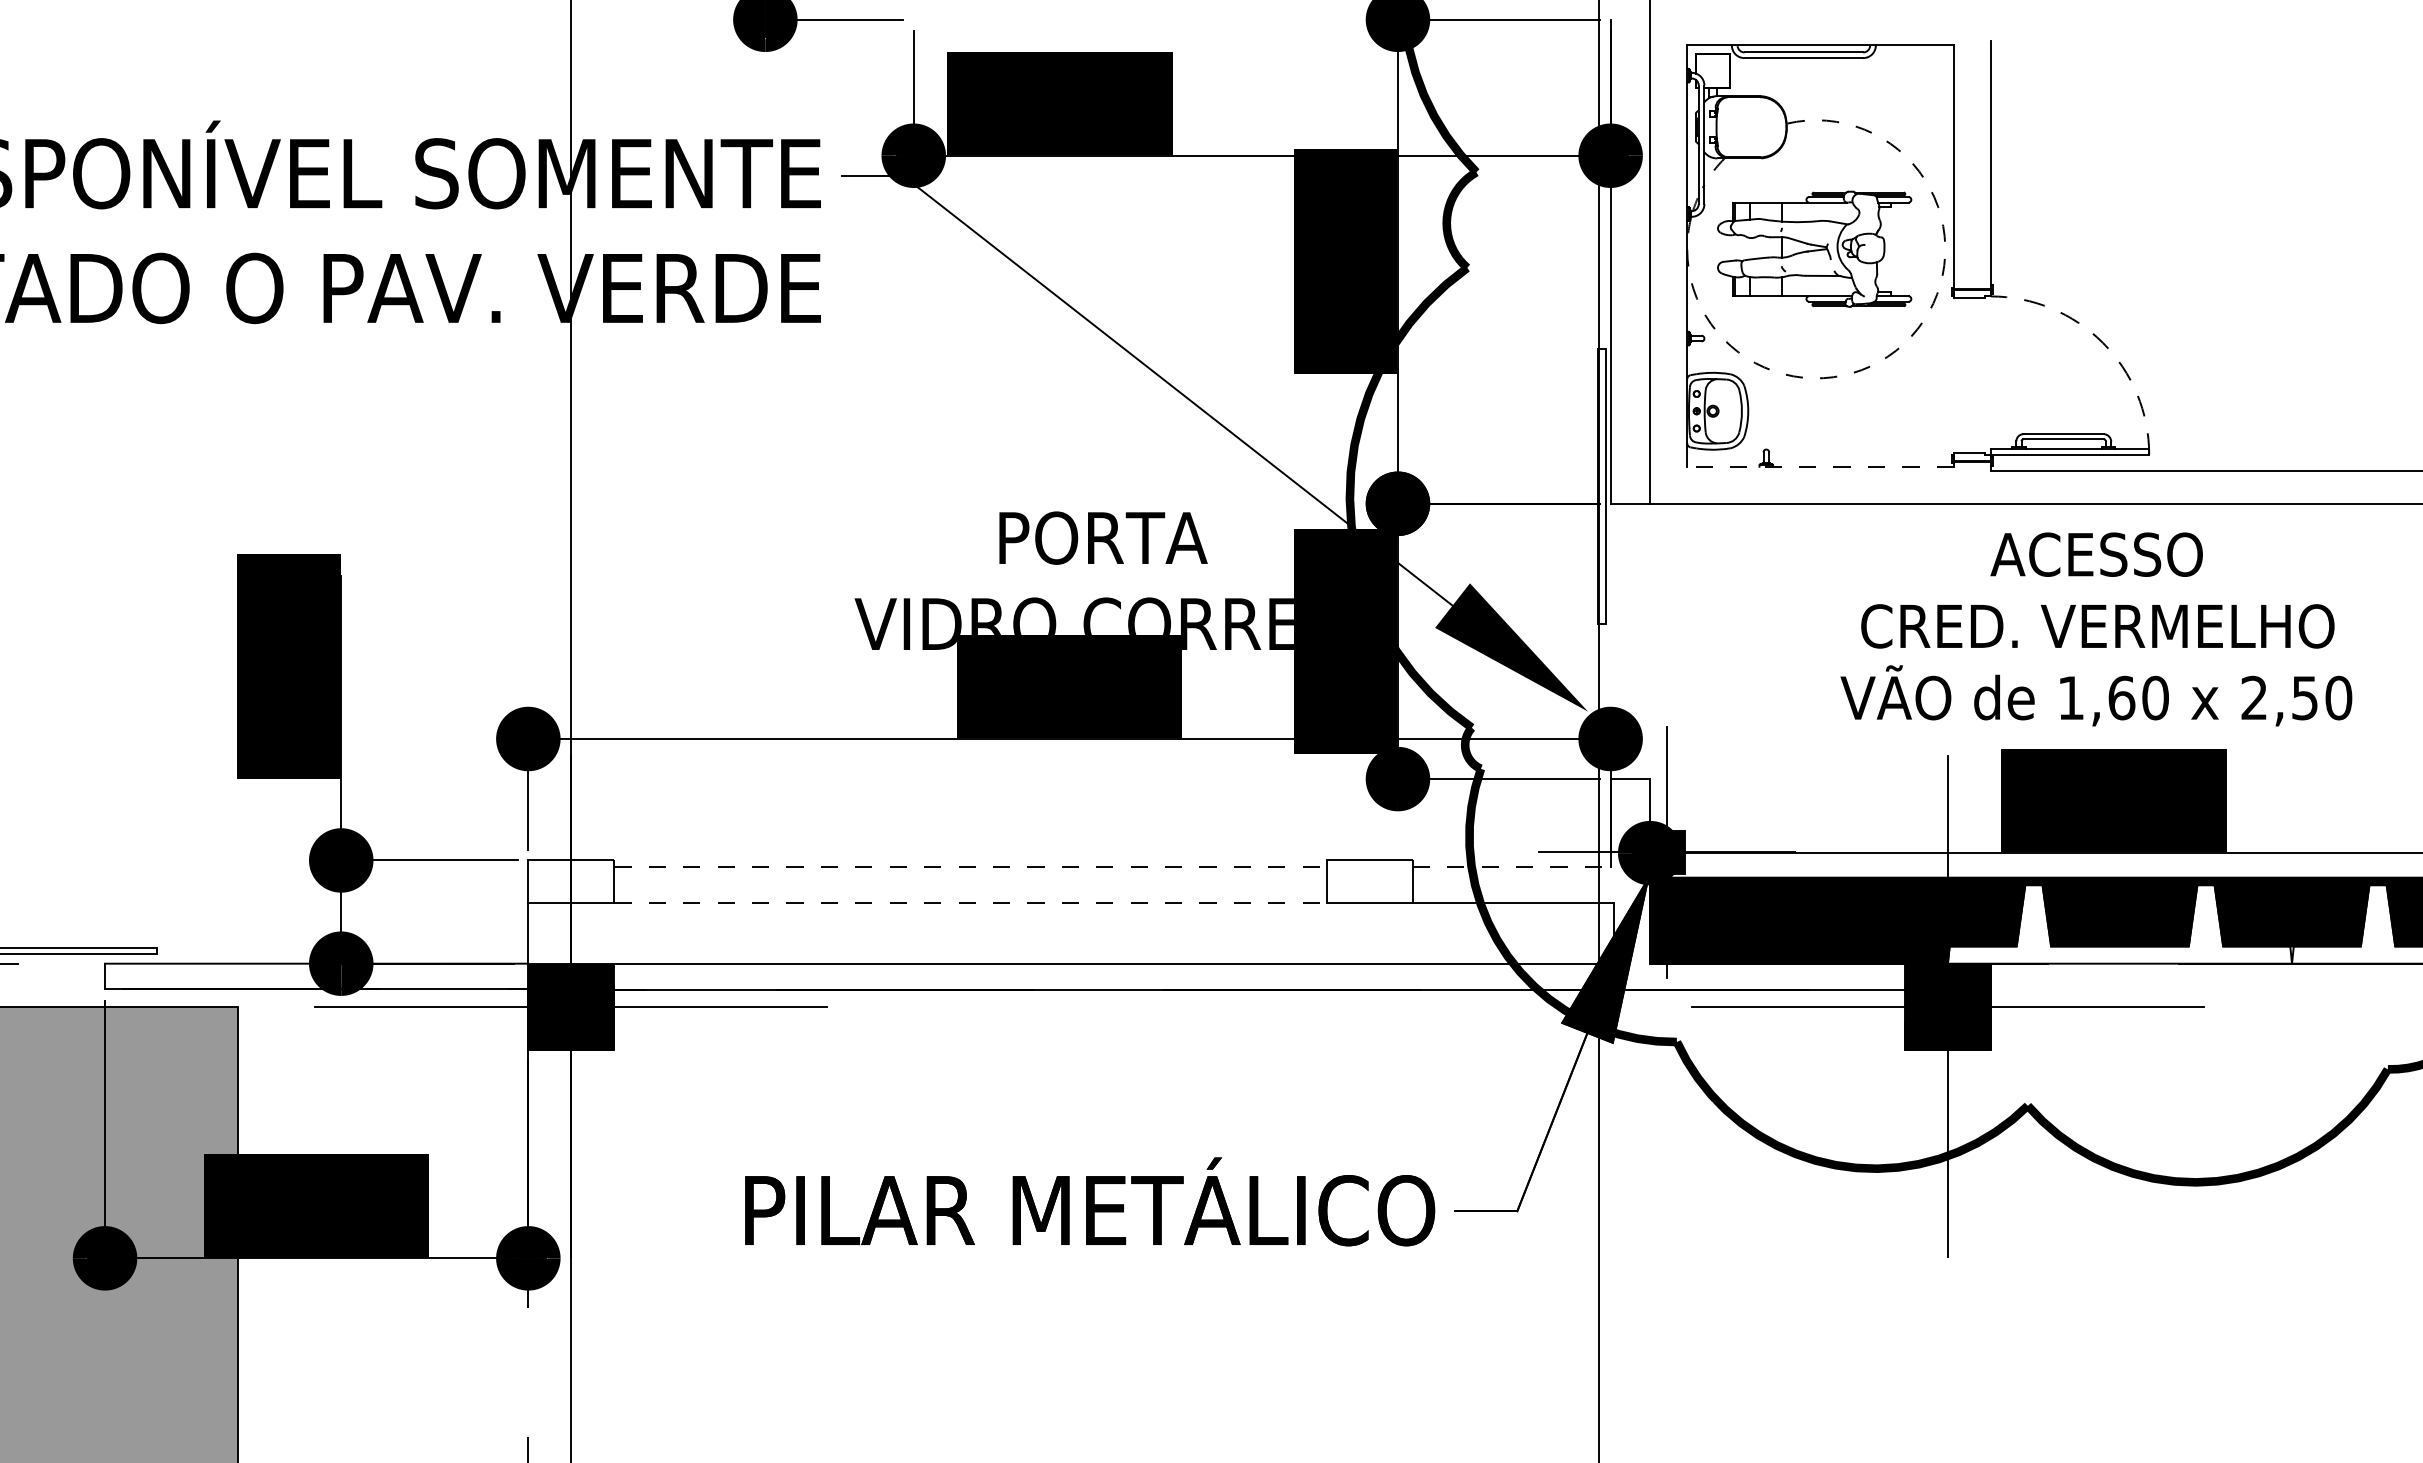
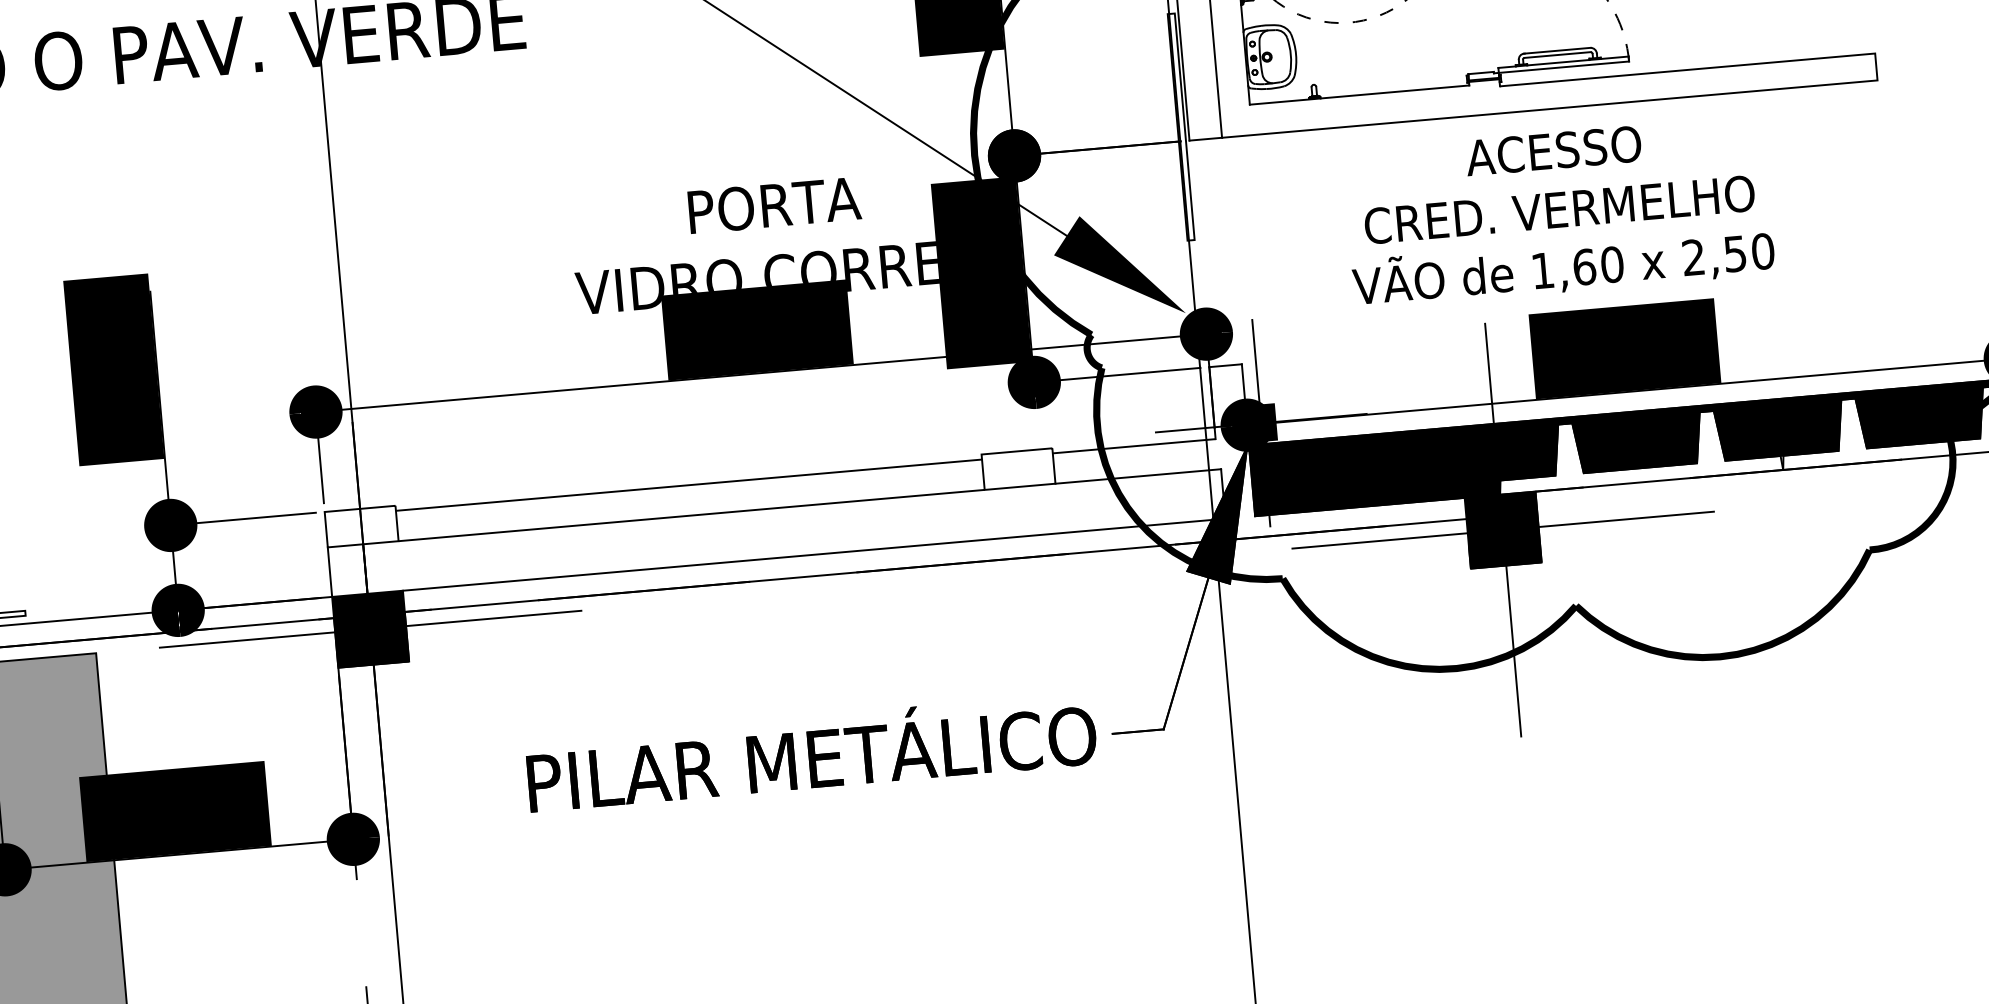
line: (1820, 466) -> (1359, 94), dashed -> solid
text: (2096, 629) -> (1558, 212), moved
line: (971, 866) -> (689, 485), dashed -> solid
line: (1511, 866) -> (1134, 446), dashed -> solid
line: (971, 903) -> (692, 515), dashed -> solid

